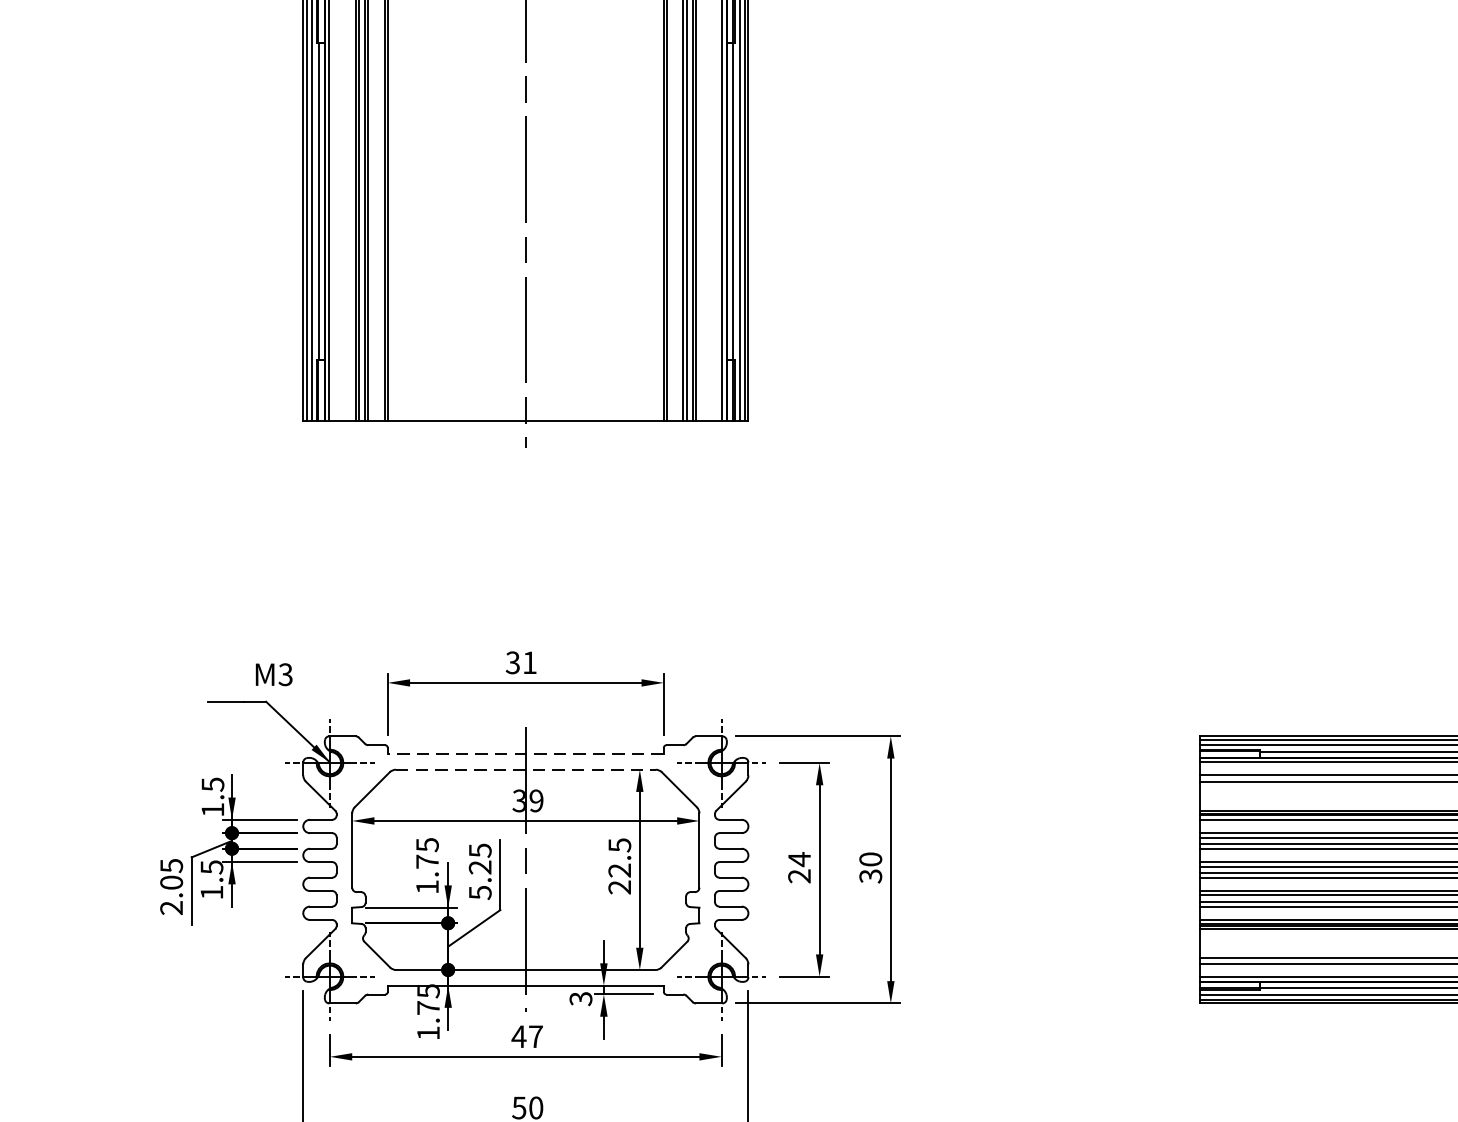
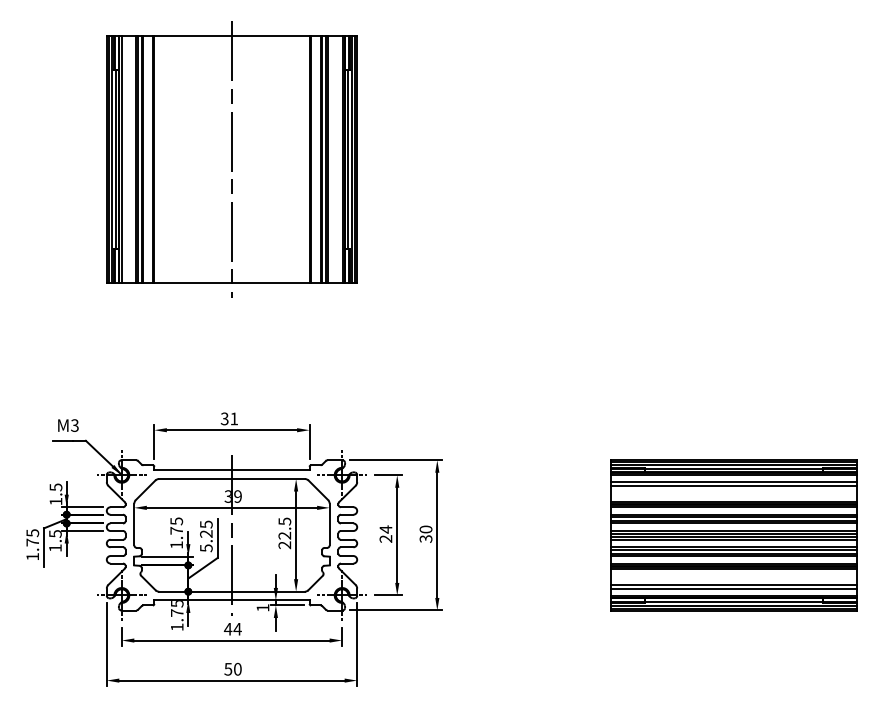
text: (274, 674) -> (68, 425), moved
line: (526, 754) -> (232, 470), dashed -> solid
line: (526, 770) -> (232, 479), dashed -> solid
text: (171, 894) -> (32, 549), 2.05 -> 1.75
text: (580, 998) -> (262, 607), 3 -> 1
text: (535, 1037) -> (237, 629), 47 -> 44

